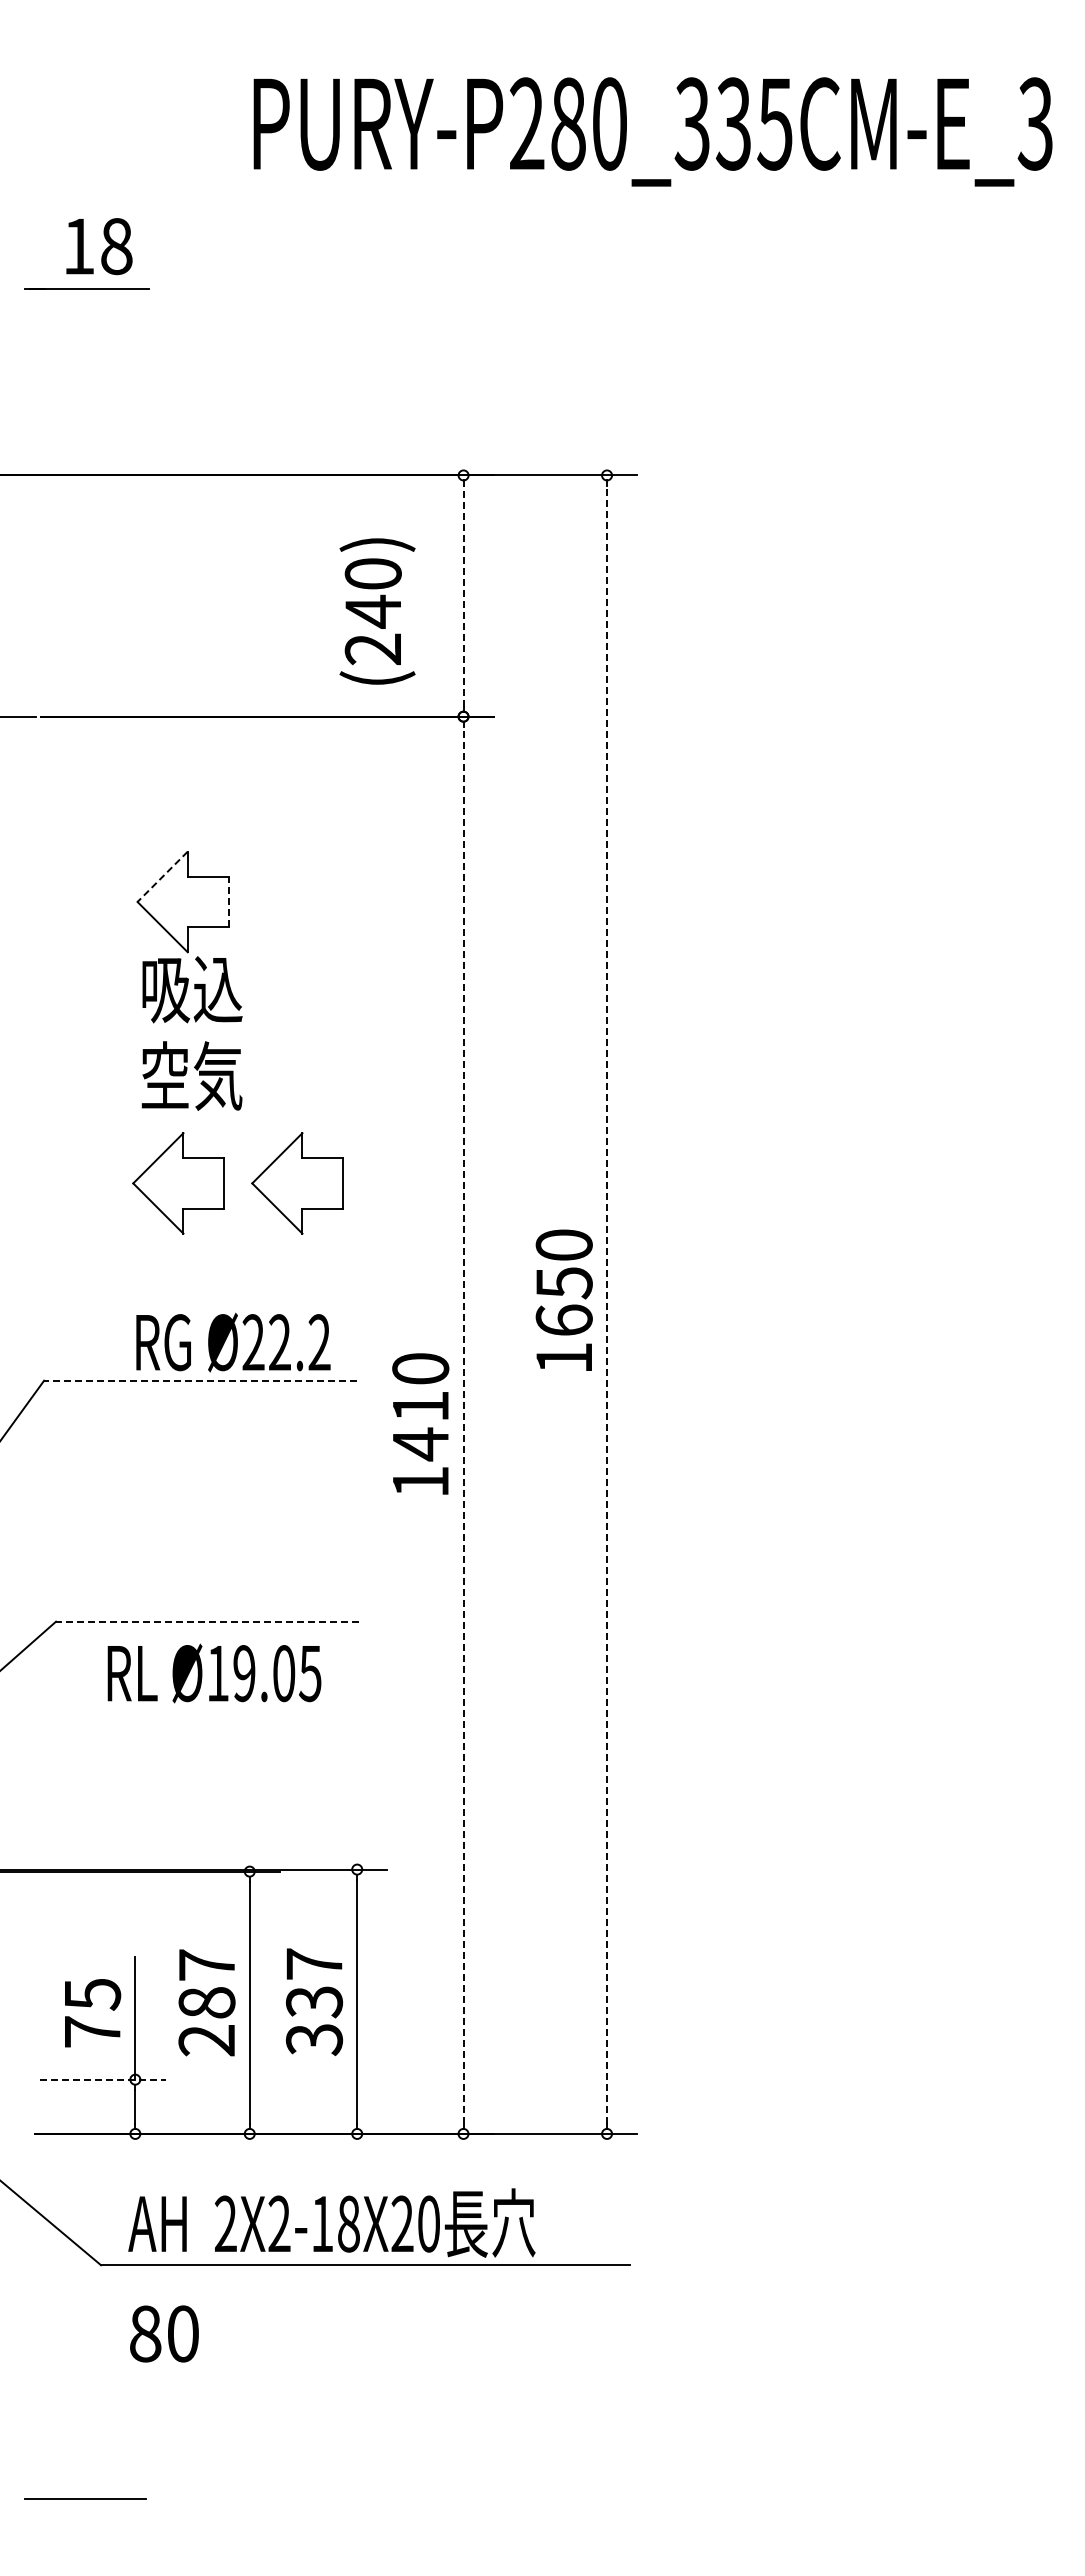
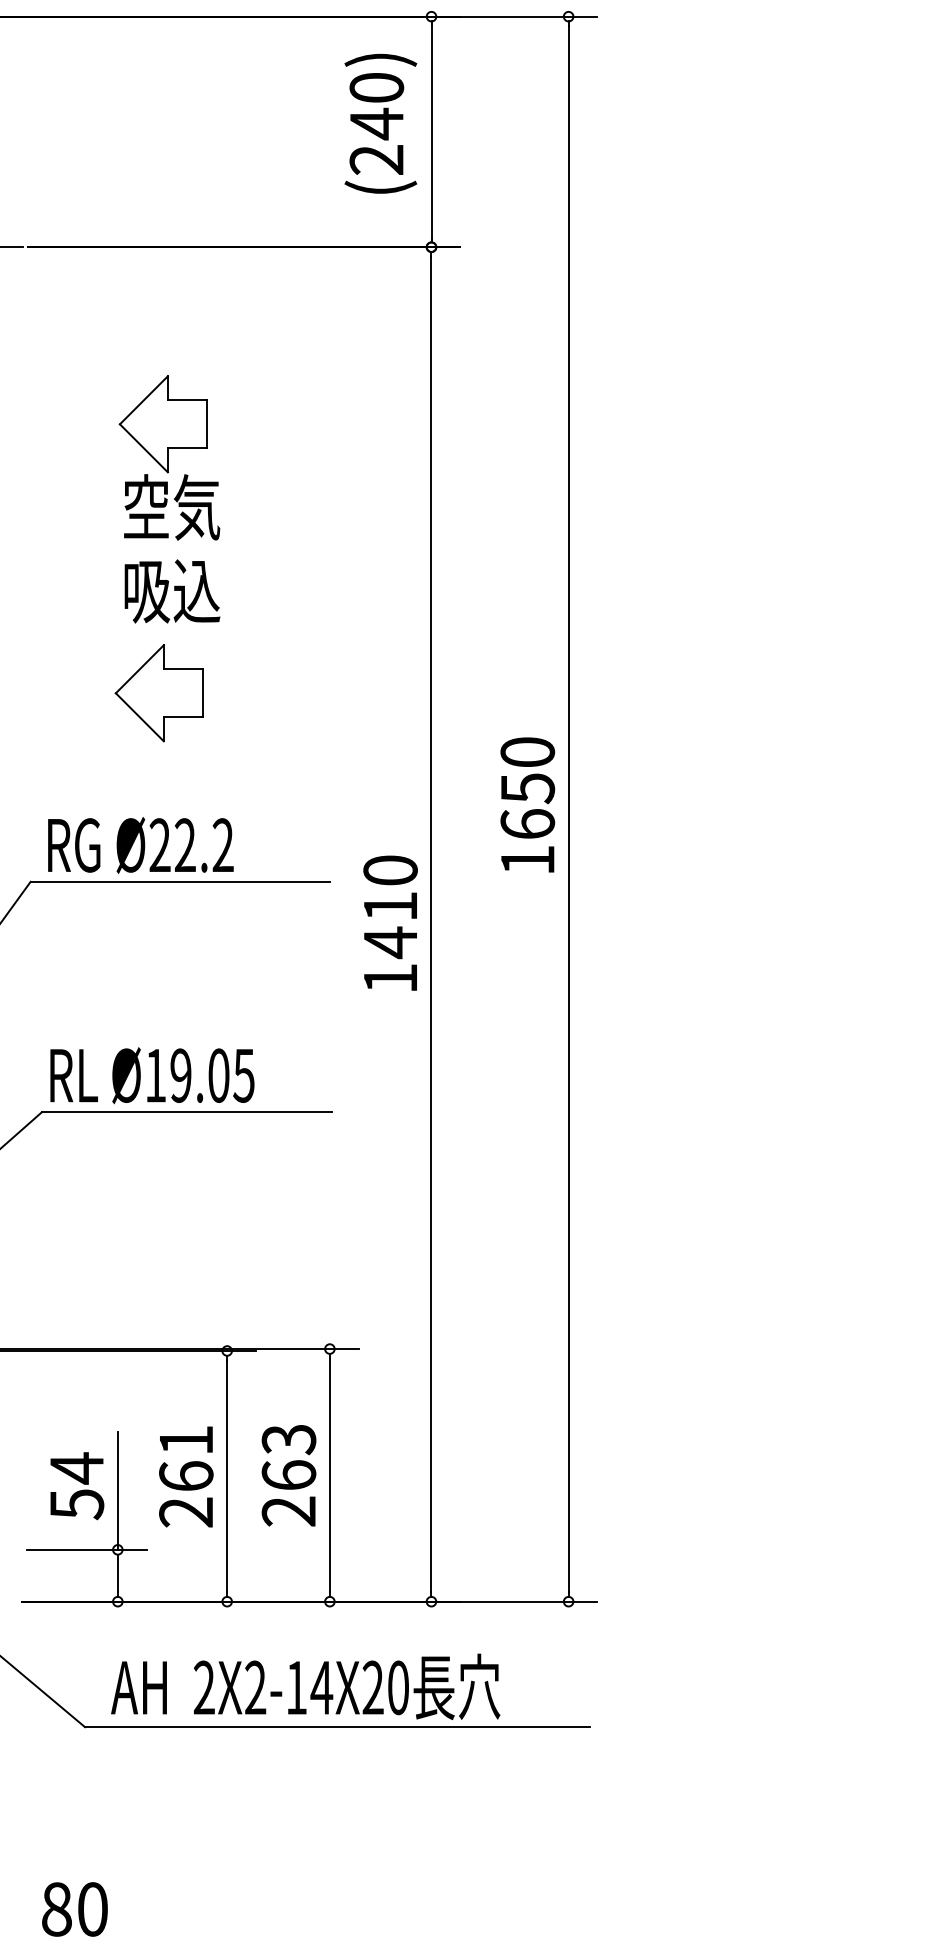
line: (463, 596) -> (431, 132), dashed -> solid
text: (377, 611) -> (380, 123), moved
line: (162, 876) -> (143, 399), dashed -> solid
line: (228, 901) -> (206, 423), dashed -> solid
text: (191, 988) -> (171, 507), 吸込 -> 空気
text: (191, 1075) -> (171, 590), 空気 -> 吸込
part: (297, 1183) -> (272, 693), removed
line: (607, 1304) -> (569, 809), dashed -> solid
text: (233, 1342) -> (140, 845), moved
line: (200, 1380) -> (180, 881), dashed -> solid
line: (463, 1425) -> (431, 924), dashed -> solid
line: (207, 1621) -> (186, 1111), dashed -> solid
text: (214, 1673) -> (152, 1075), moved
text: (206, 1983) -> (185, 1457), 287 -> 261
text: (314, 2002) -> (289, 1476), 337 -> 263
text: (93, 2012) -> (77, 1485), 75 -> 54
line: (102, 2079) -> (86, 1549), dashed -> solid
text: (348, 2223) -> (321, 1687), 2X2-18X20 -> 2X2-14X20
text: (164, 2333) -> (74, 1909), moved

